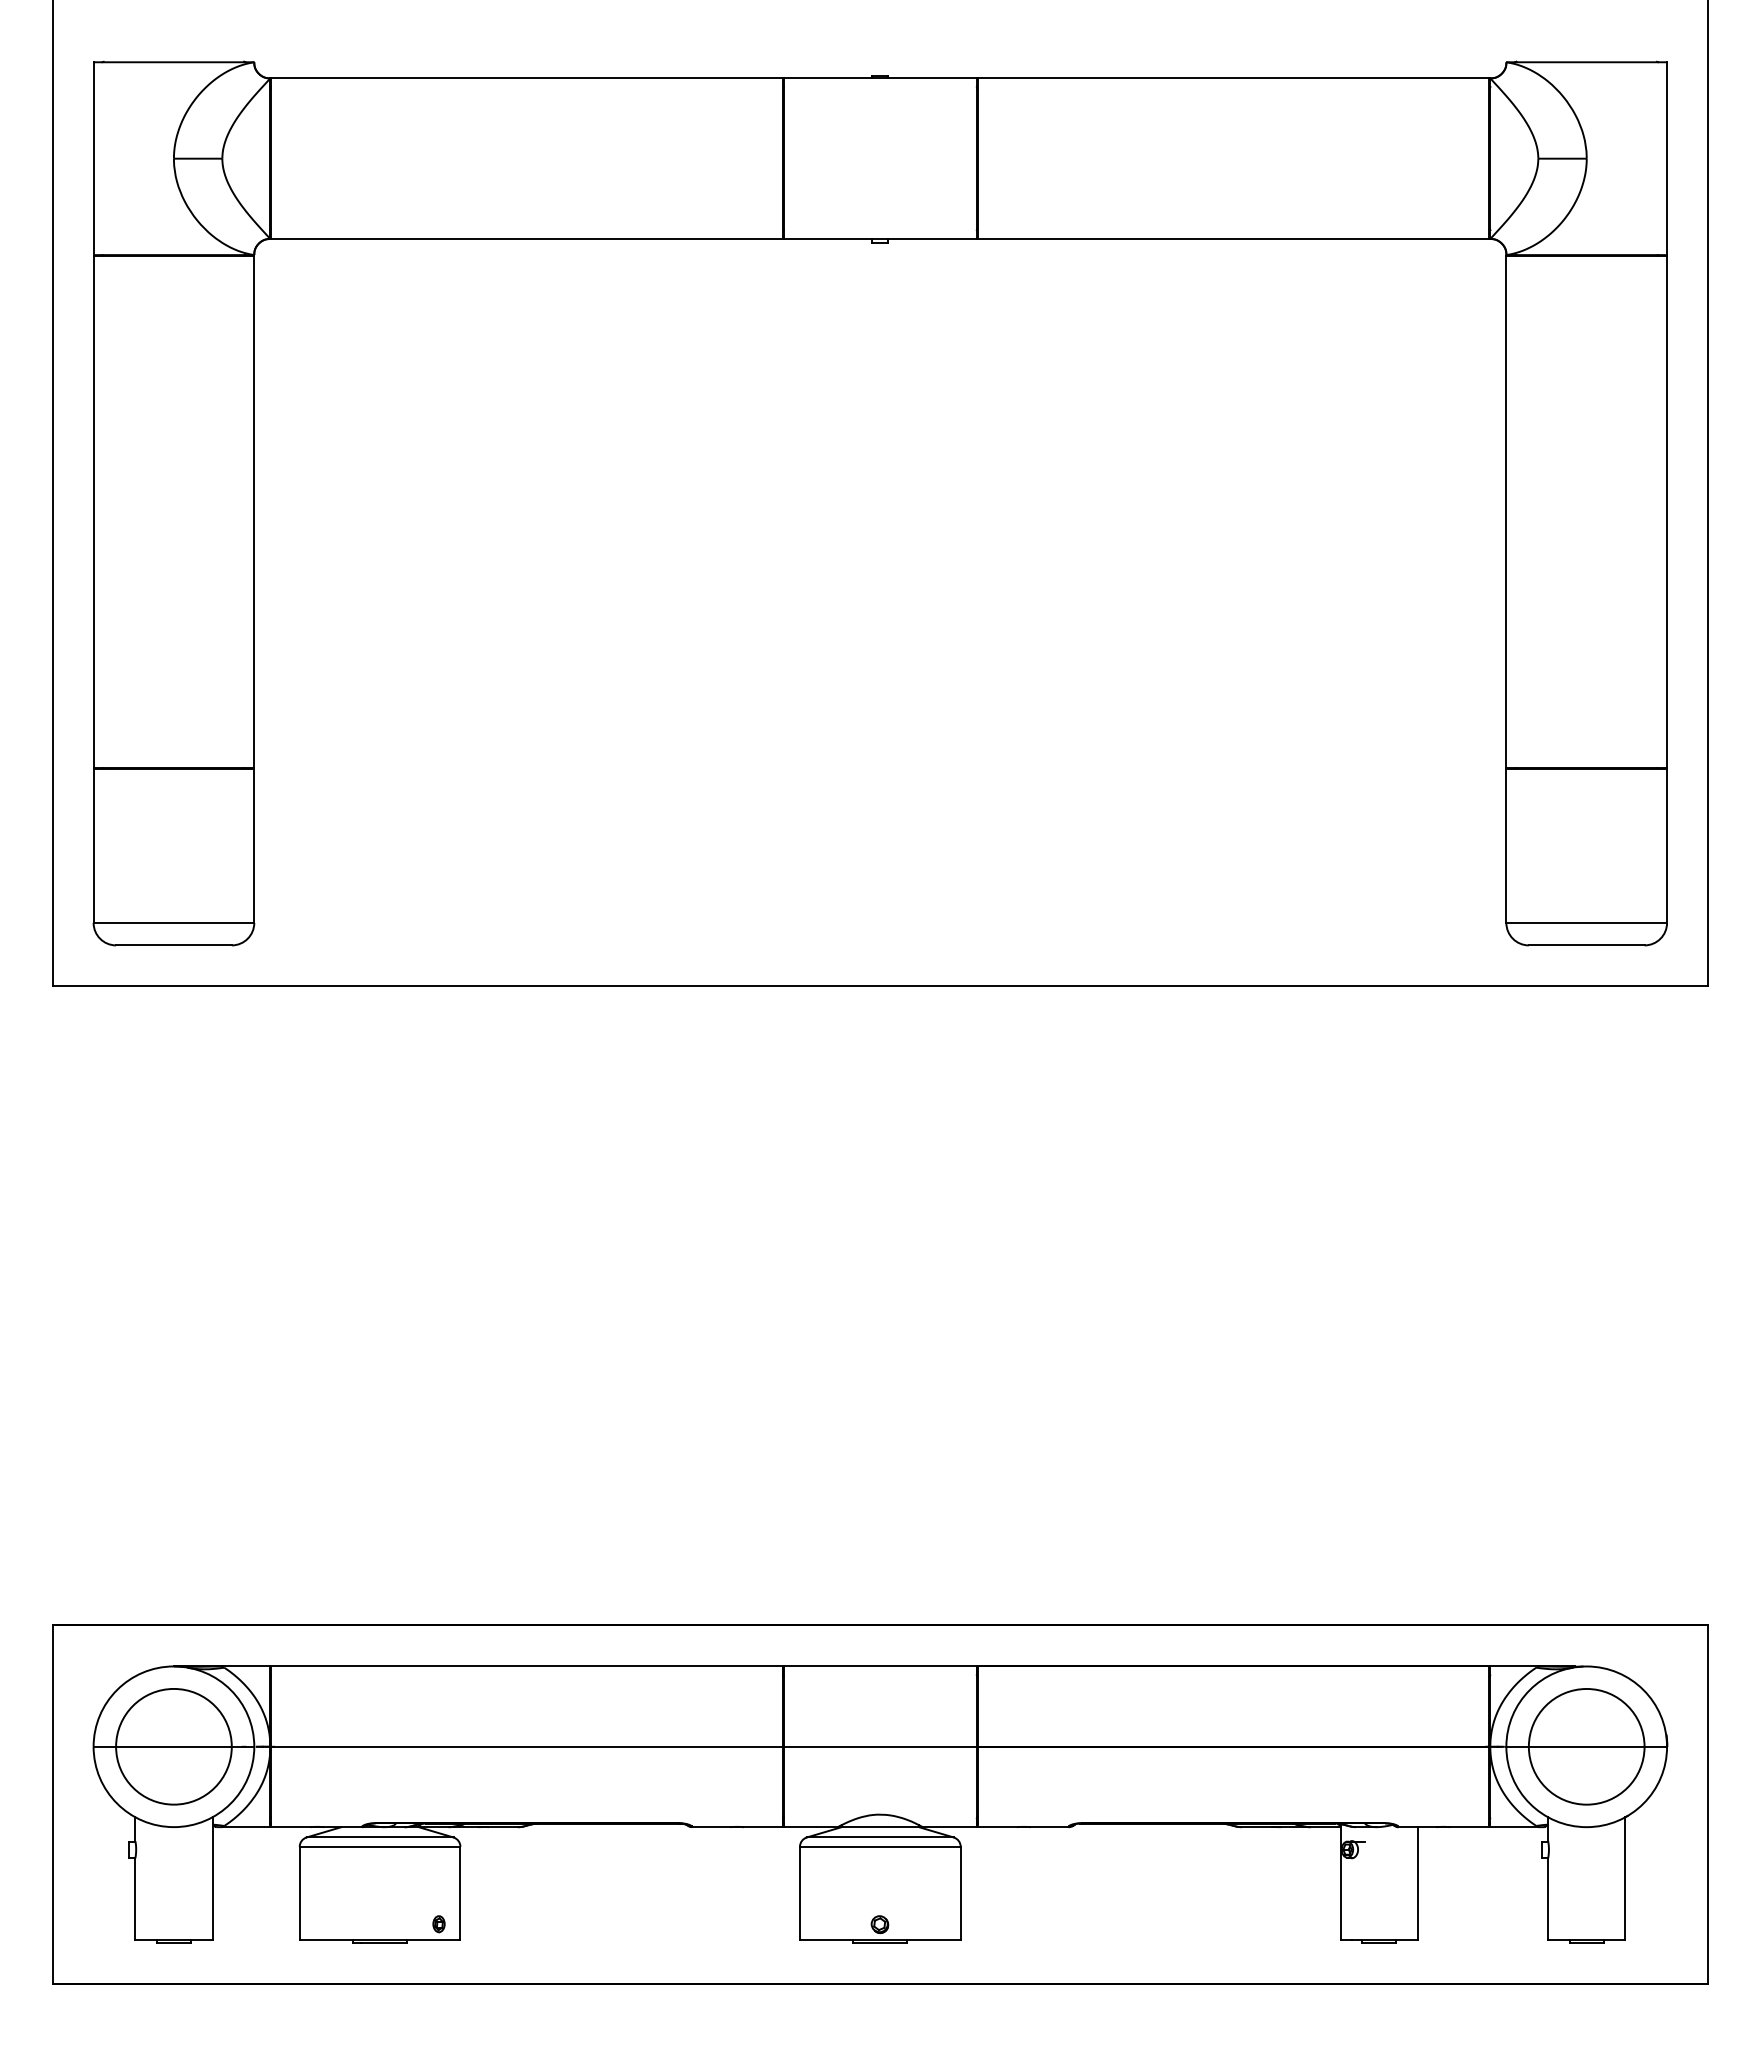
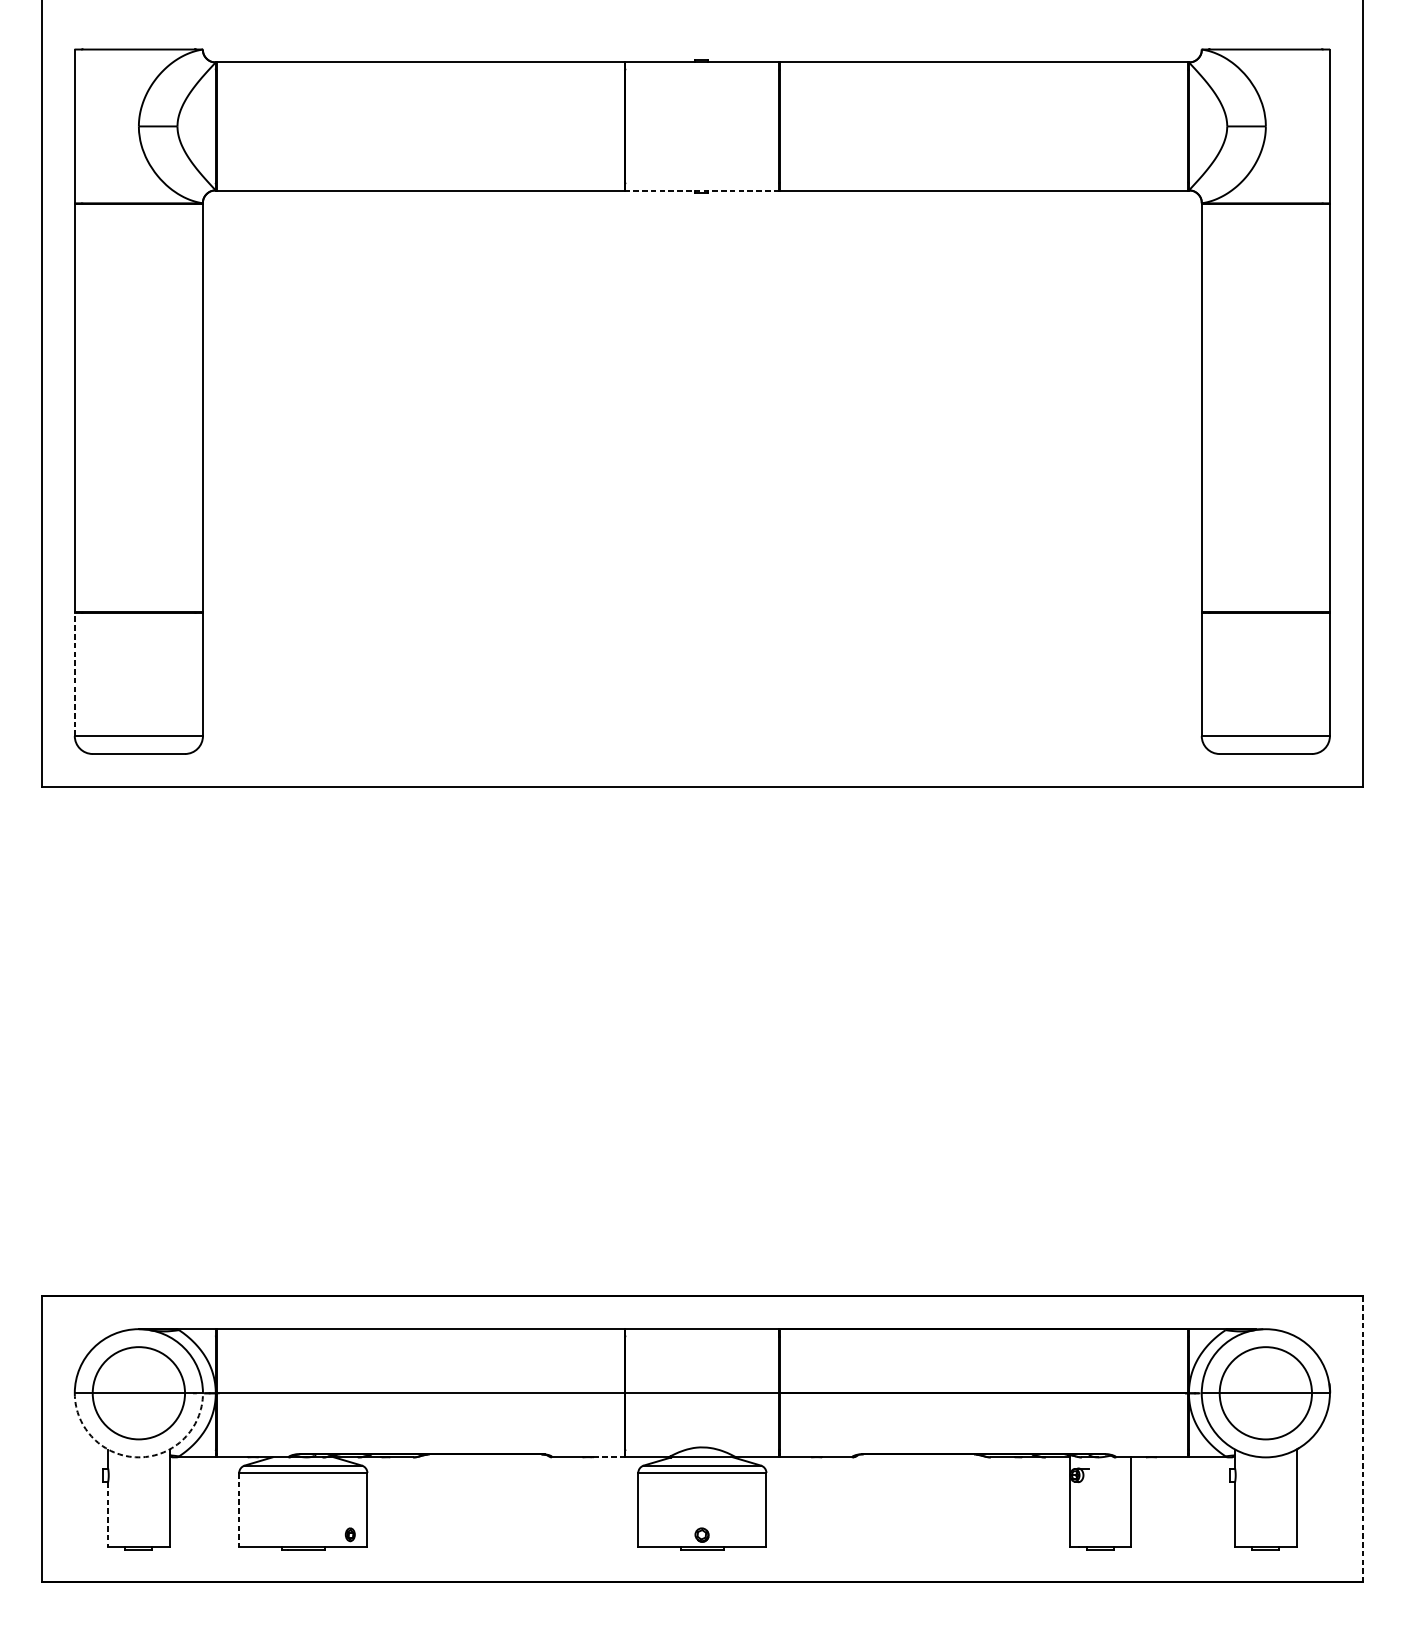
line: (879, 239) -> (701, 190), solid -> dashed
line: (93, 845) -> (74, 674), solid -> dashed
line: (1708, 1805) -> (1362, 1440), solid -> dashed
arc: (173, 1827) -> (138, 1457), solid -> dashed
line: (763, 1827) -> (609, 1457), solid -> dashed
line: (299, 1893) -> (239, 1510), solid -> dashed
line: (135, 1898) -> (108, 1514), solid -> dashed

